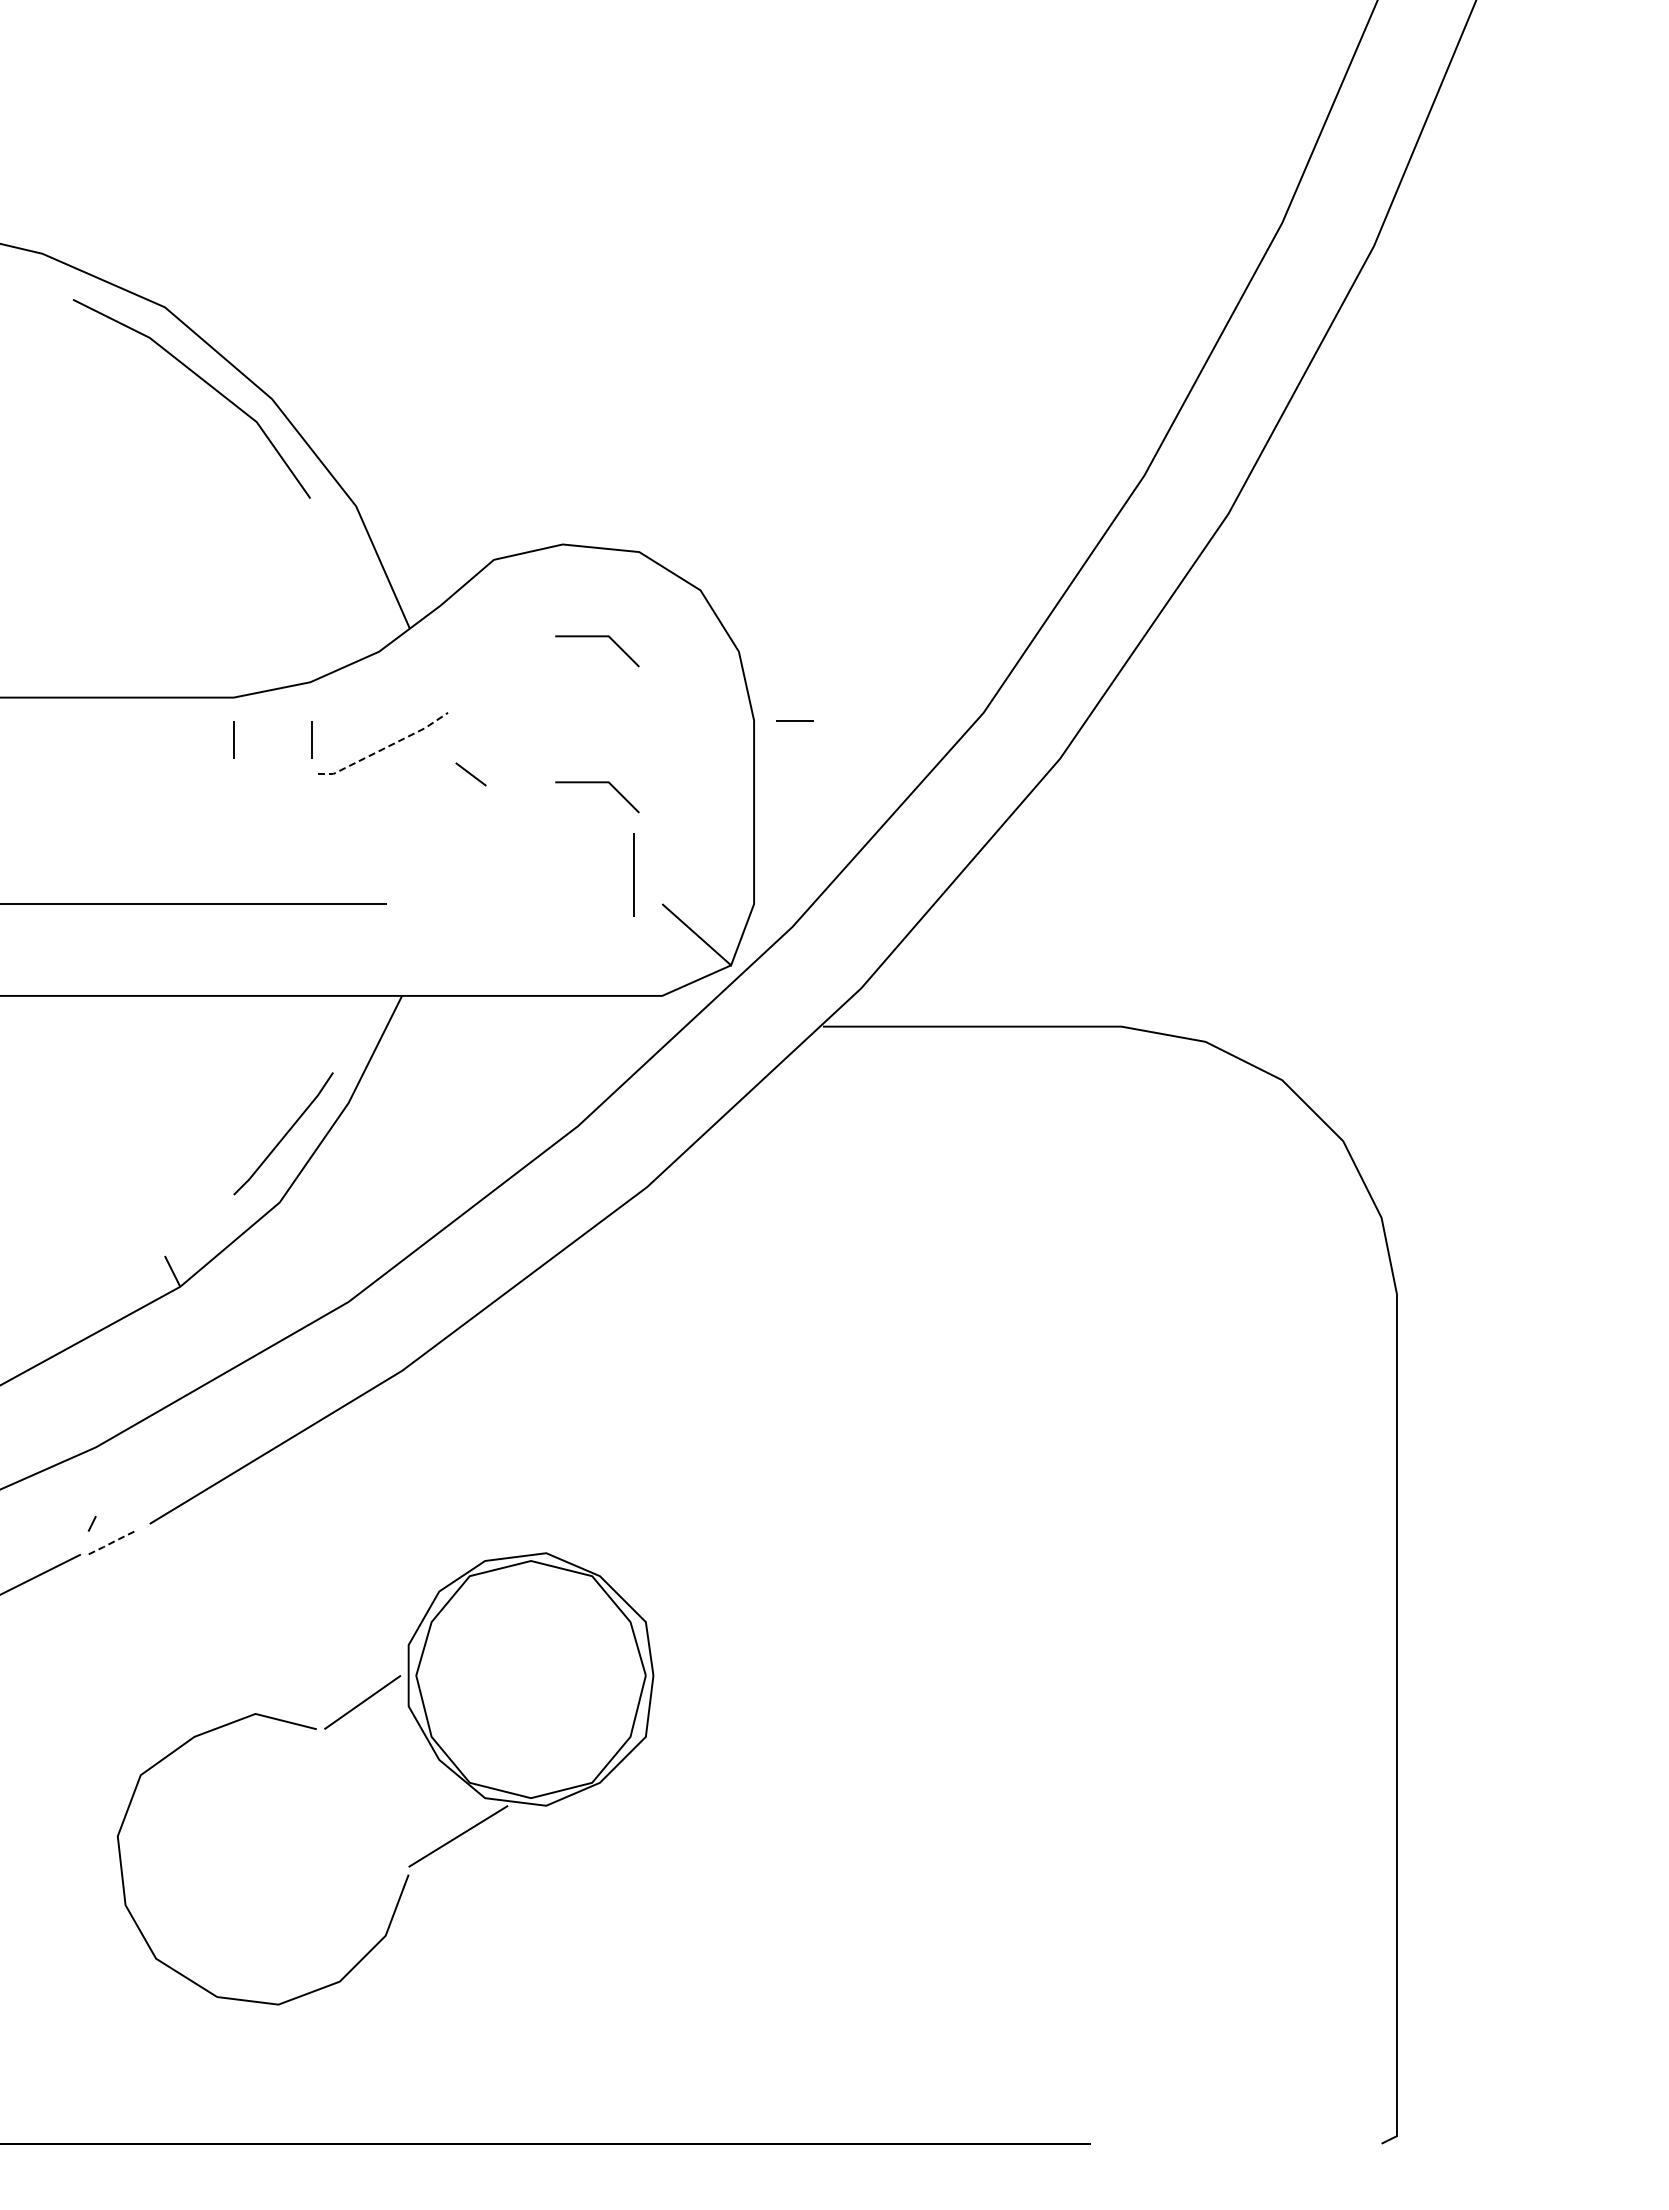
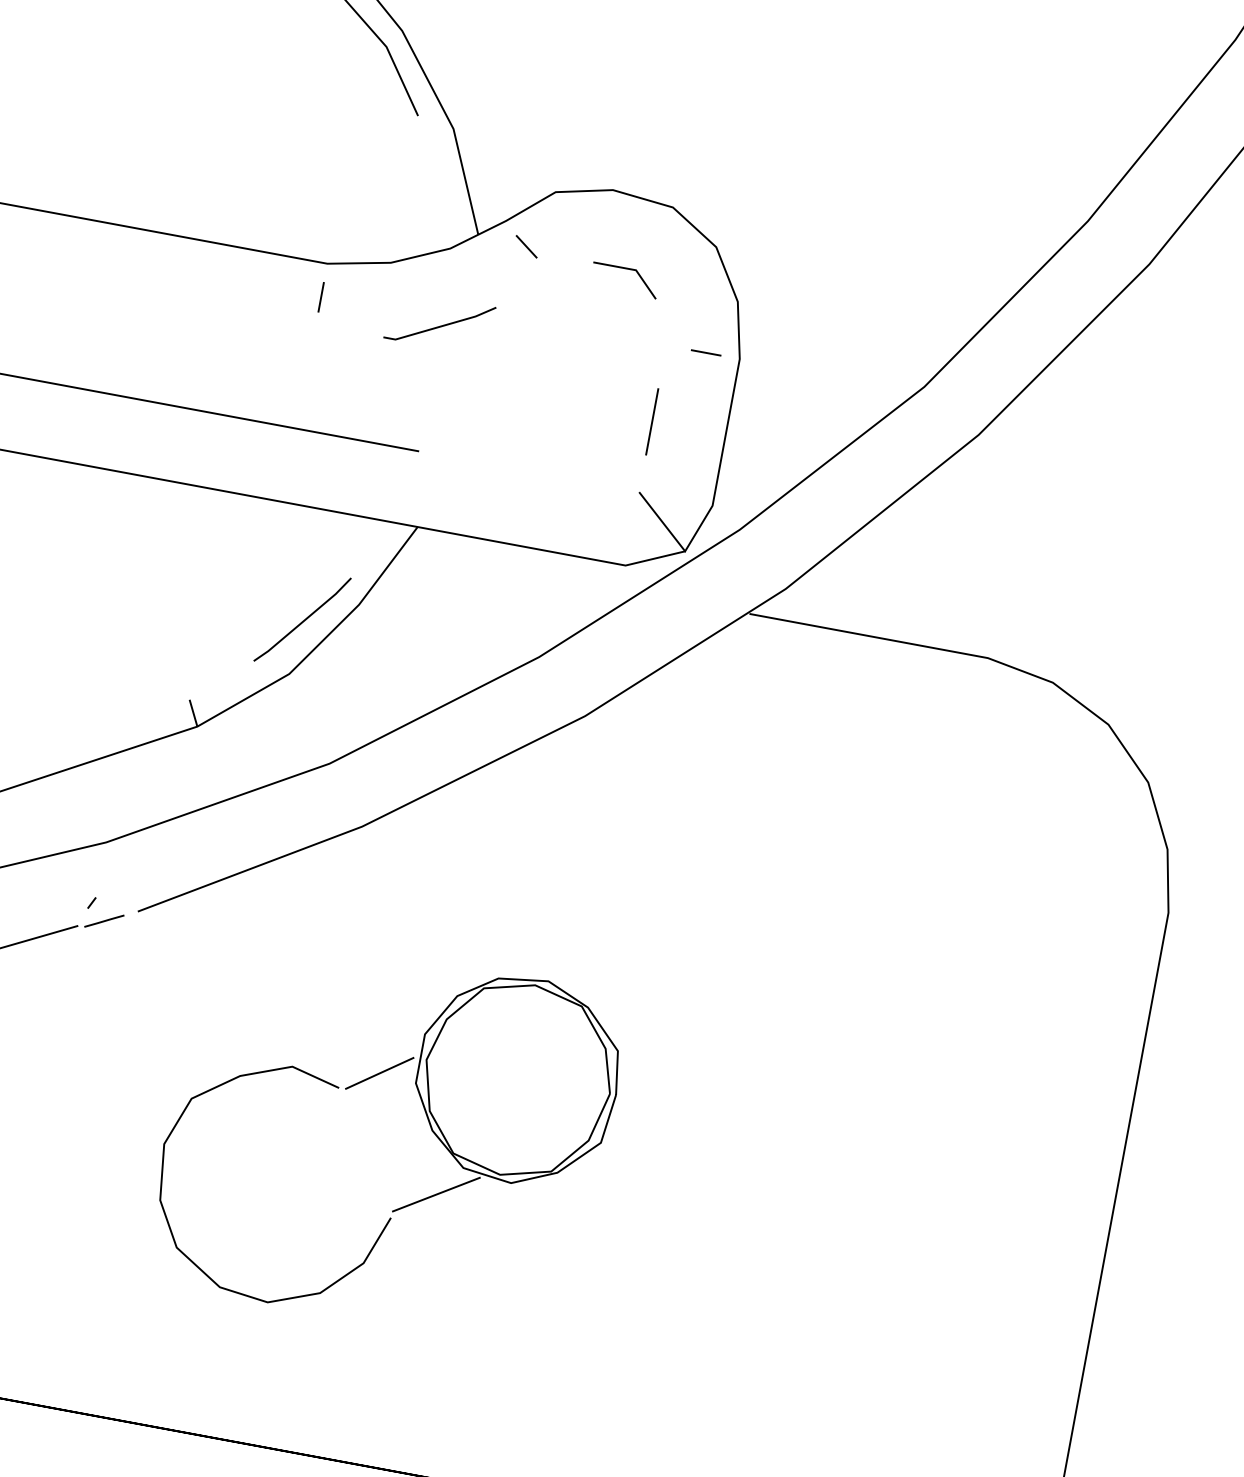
line: (794, 720) -> (705, 352), moved
line: (311, 739) -> (383, 308), removed
line: (384, 748) -> (440, 326), dashed -> solid
line: (470, 774) -> (526, 246), moved
line: (597, 783) -> (605, 386), removed
line: (633, 874) -> (651, 421), moved
line: (111, 1543) -> (104, 921), dashed -> solid
part: (432, 1750) -> (428, 1122), moved

